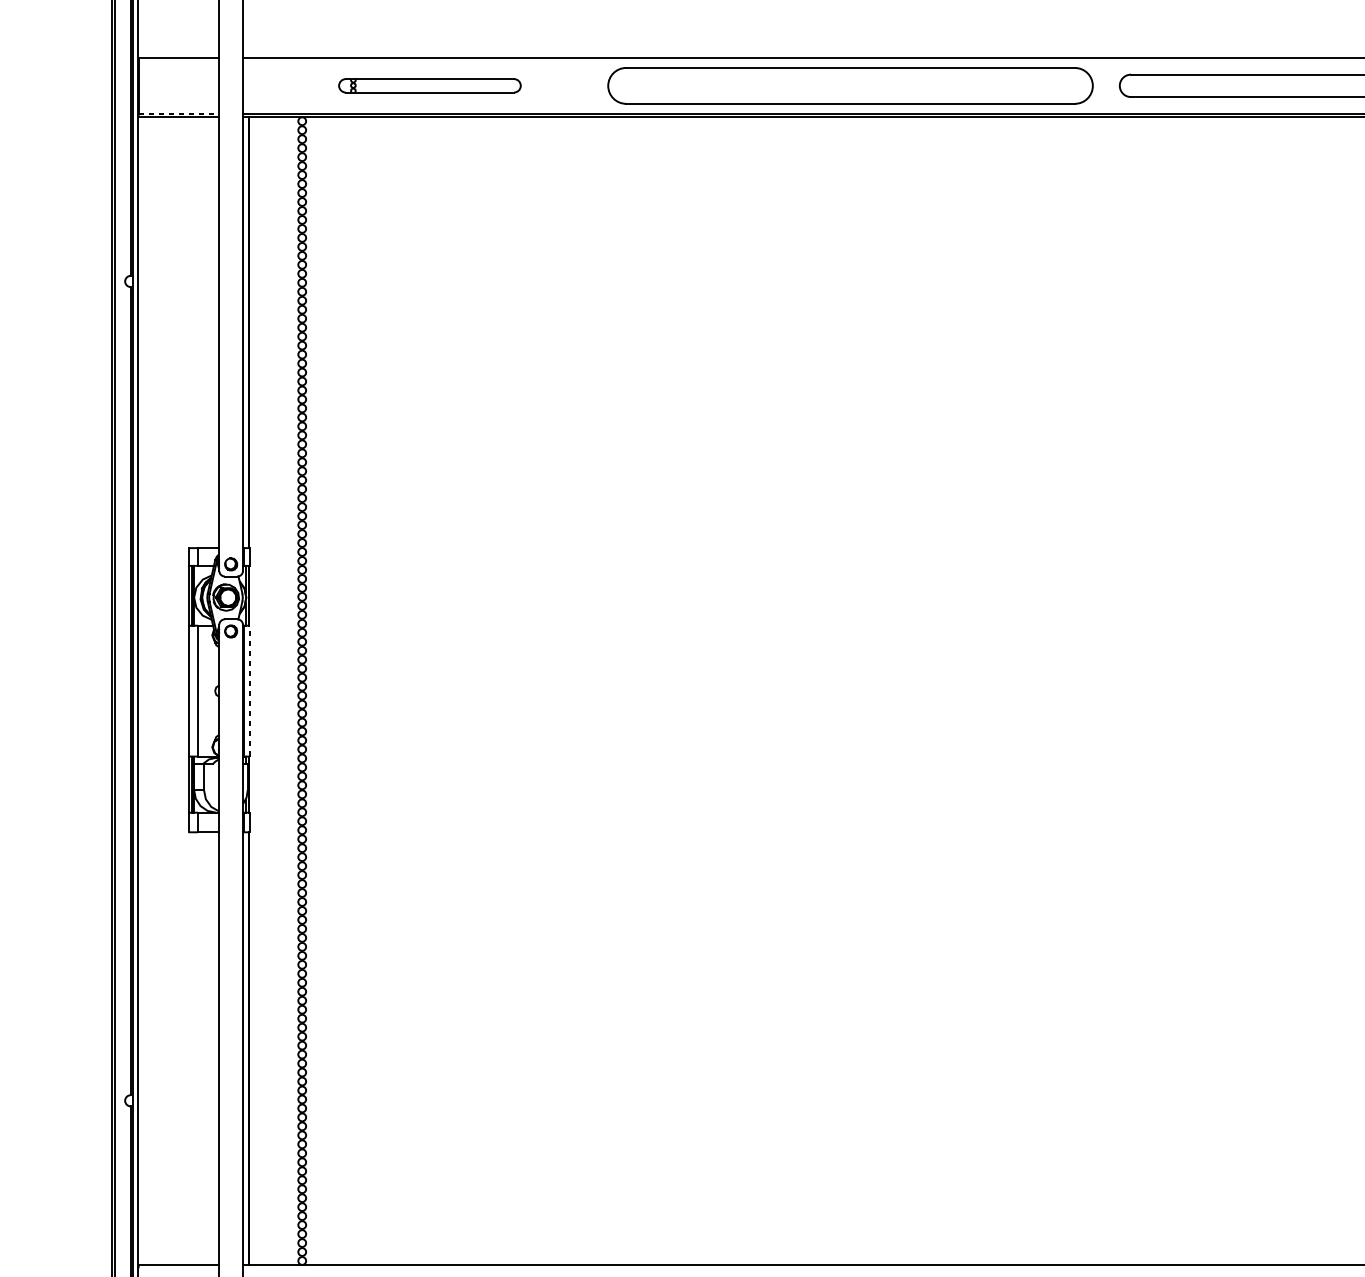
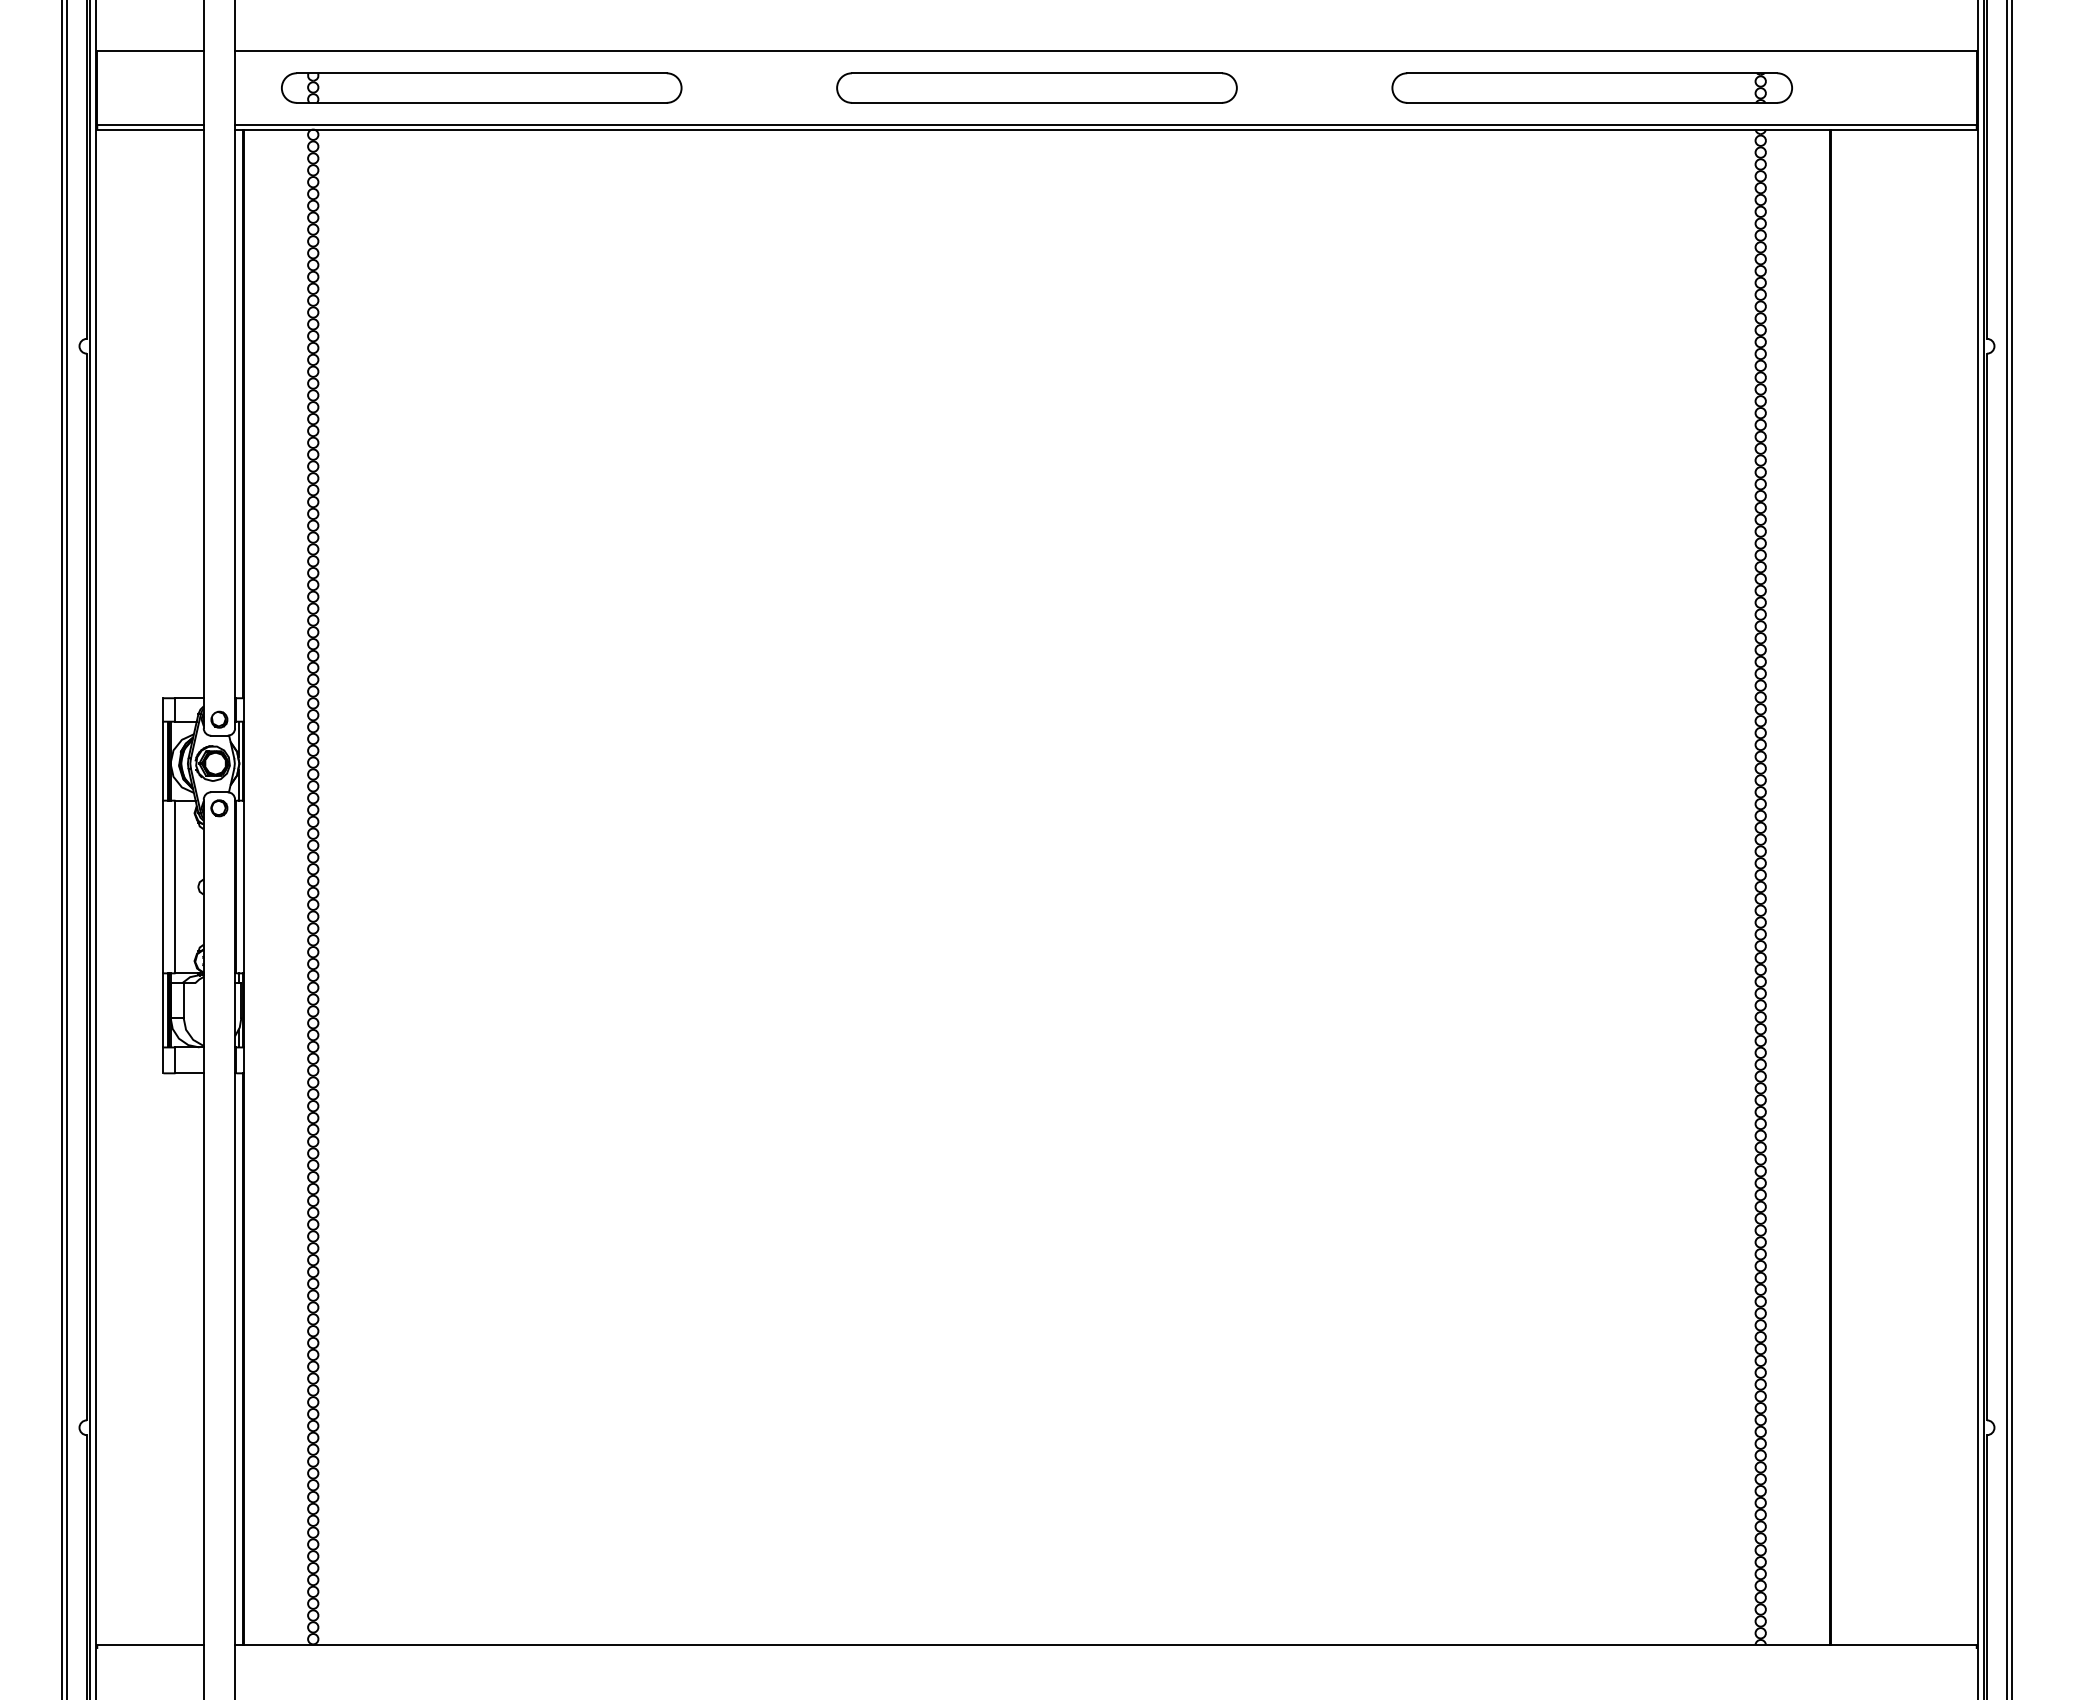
part: (429, 85) -> (481, 87), size x1.67
part: (850, 85) -> (1036, 87), size x0.62
line: (179, 114) -> (151, 125), dashed -> solid
line: (249, 690) -> (243, 886), dashed -> solid

